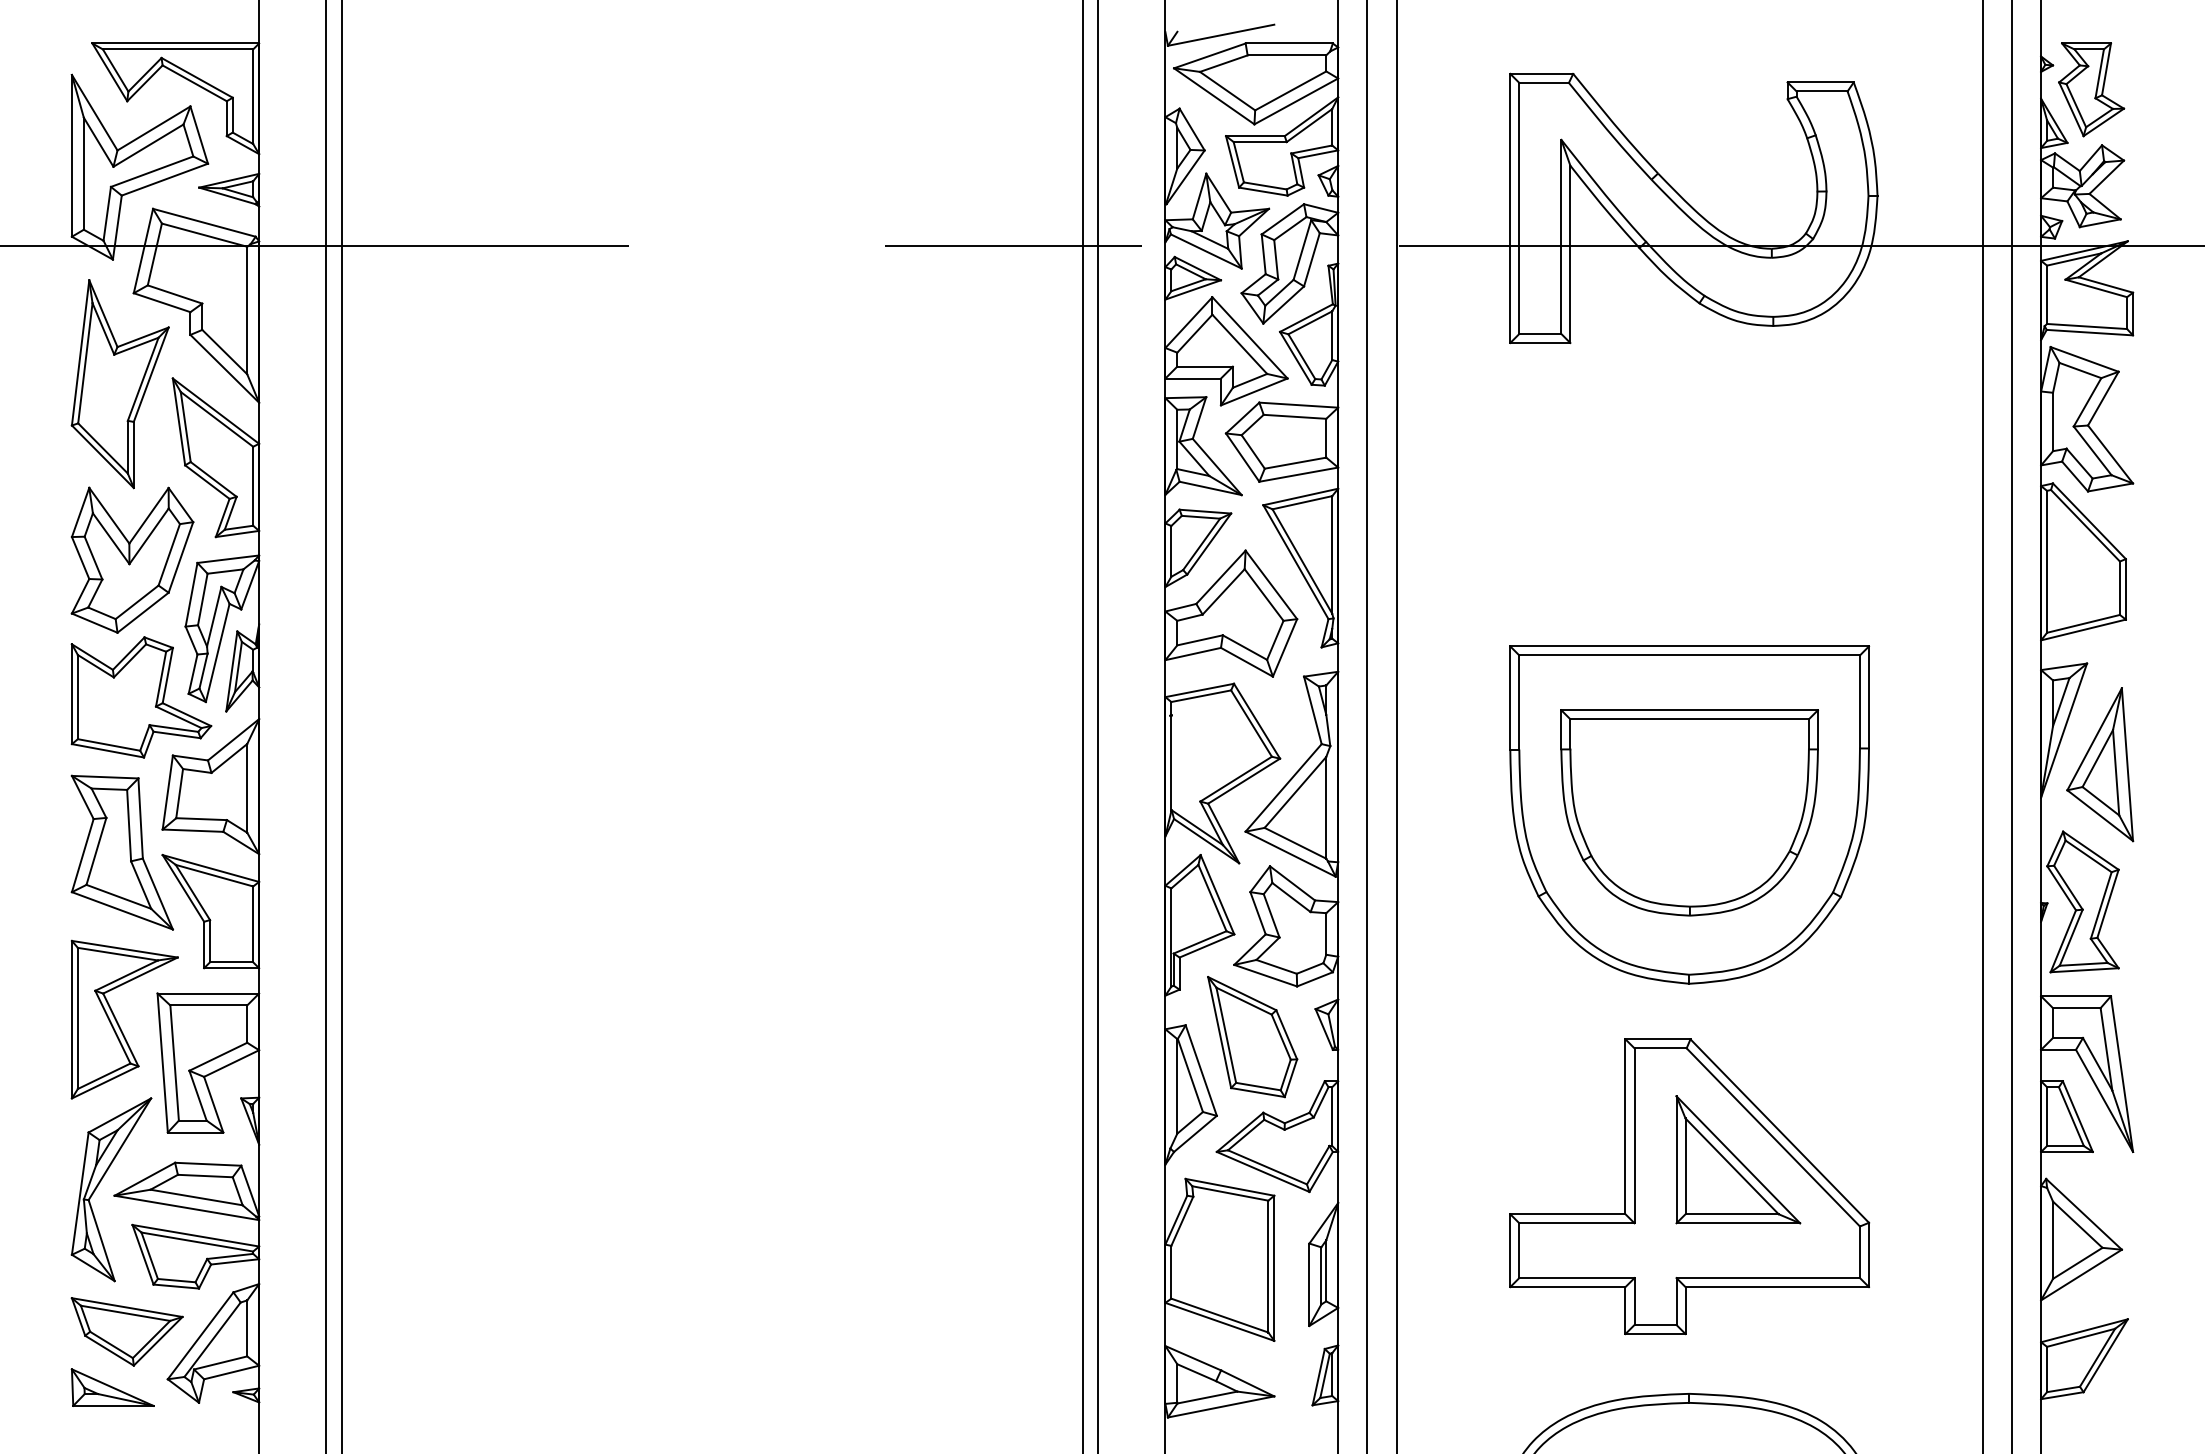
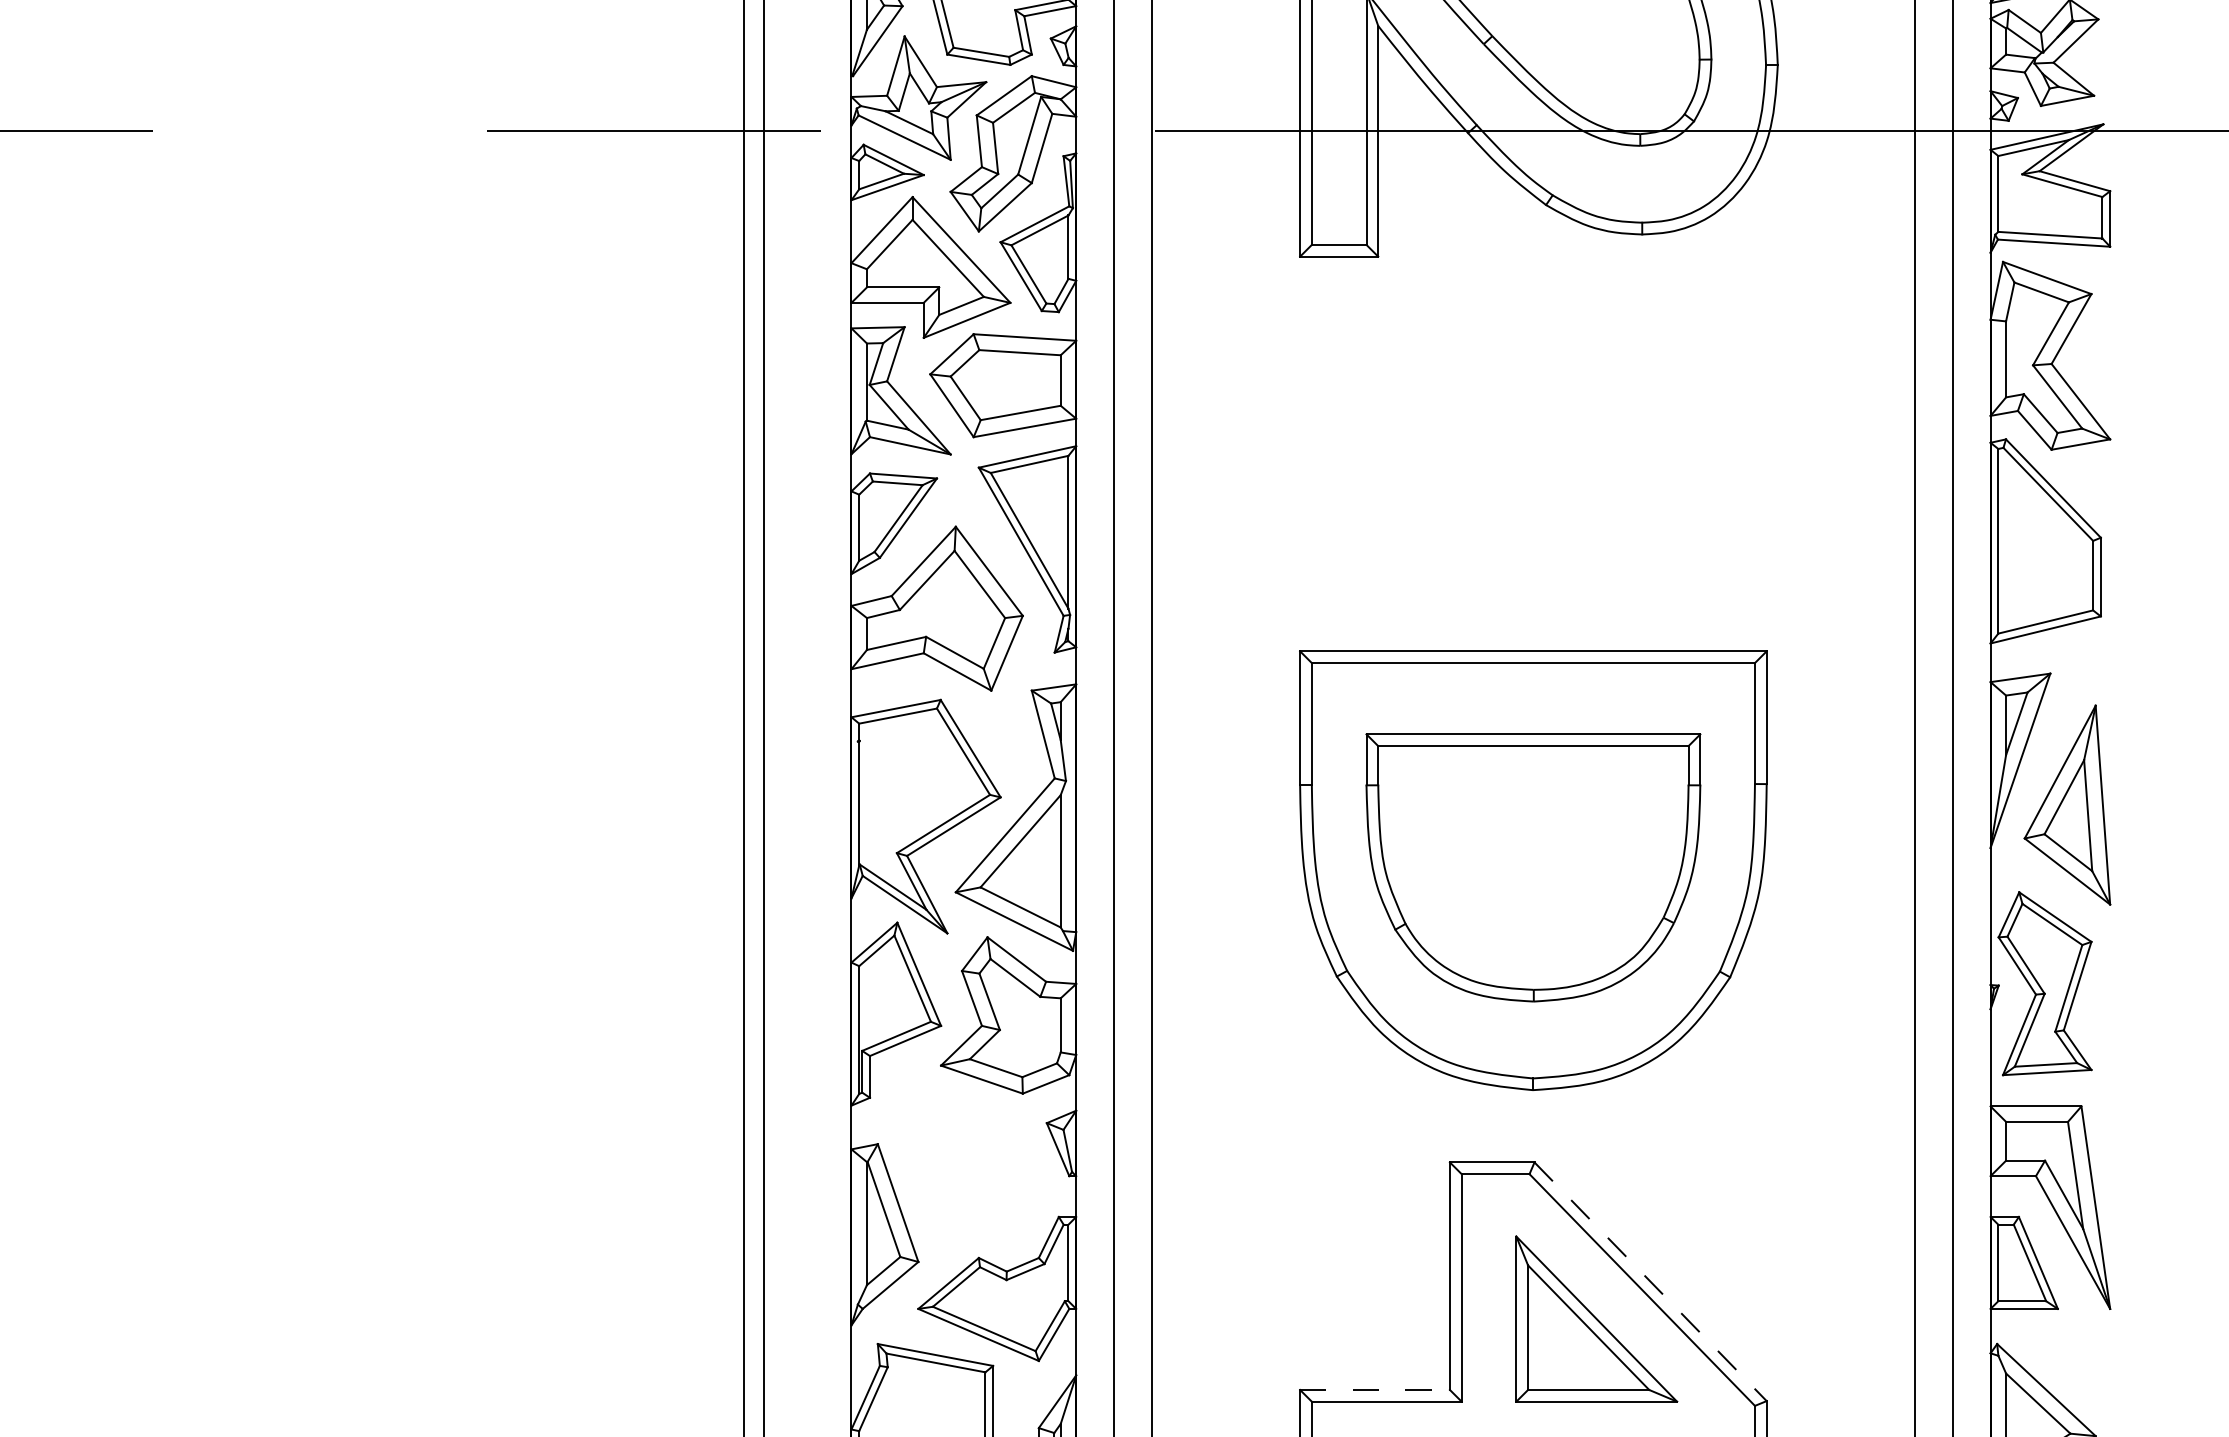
part: (1252, 1037) -> (964, 1160), removed
line: (1779, 1131) -> (1650, 1282), solid -> dashed
line: (1567, 1214) -> (1374, 1390), solid -> dashed

